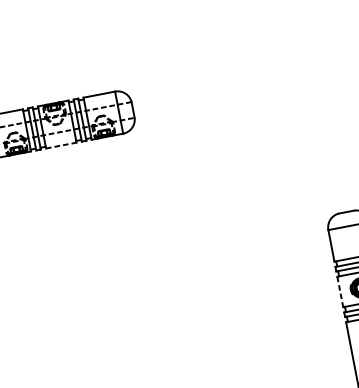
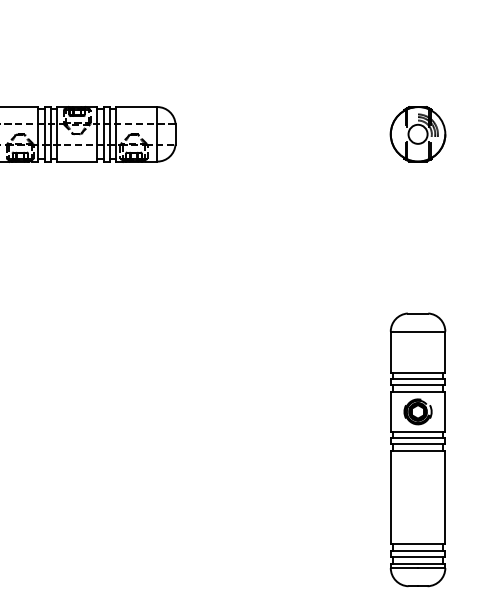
part: (319, 74) -> (417, 134), added
line: (61, 145) -> (77, 161), dashed -> solid
line: (340, 291) -> (390, 411), dashed -> solid

